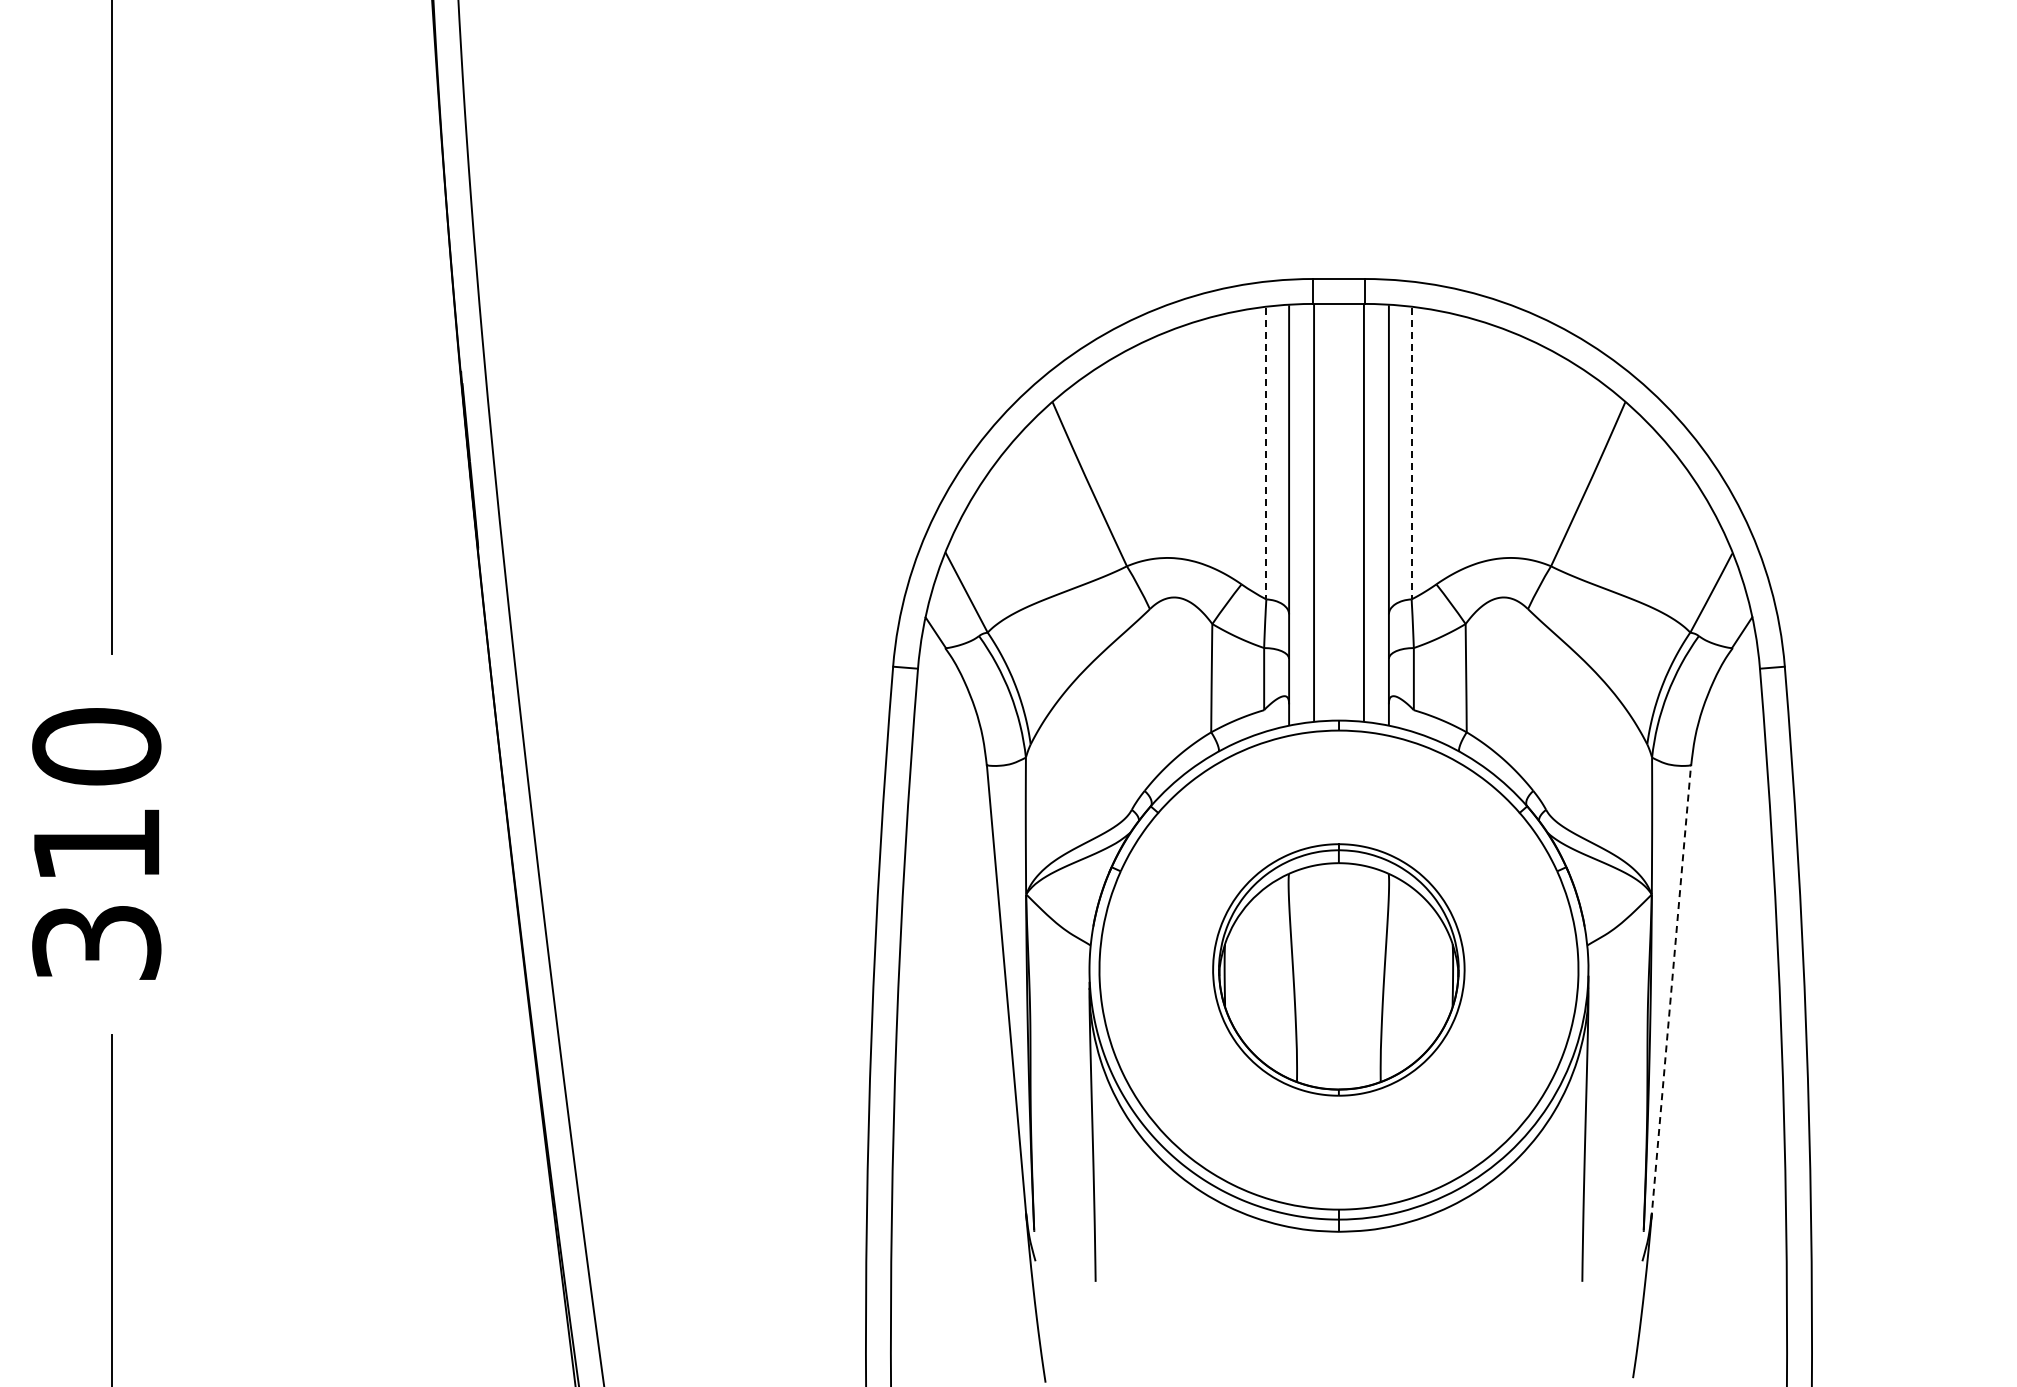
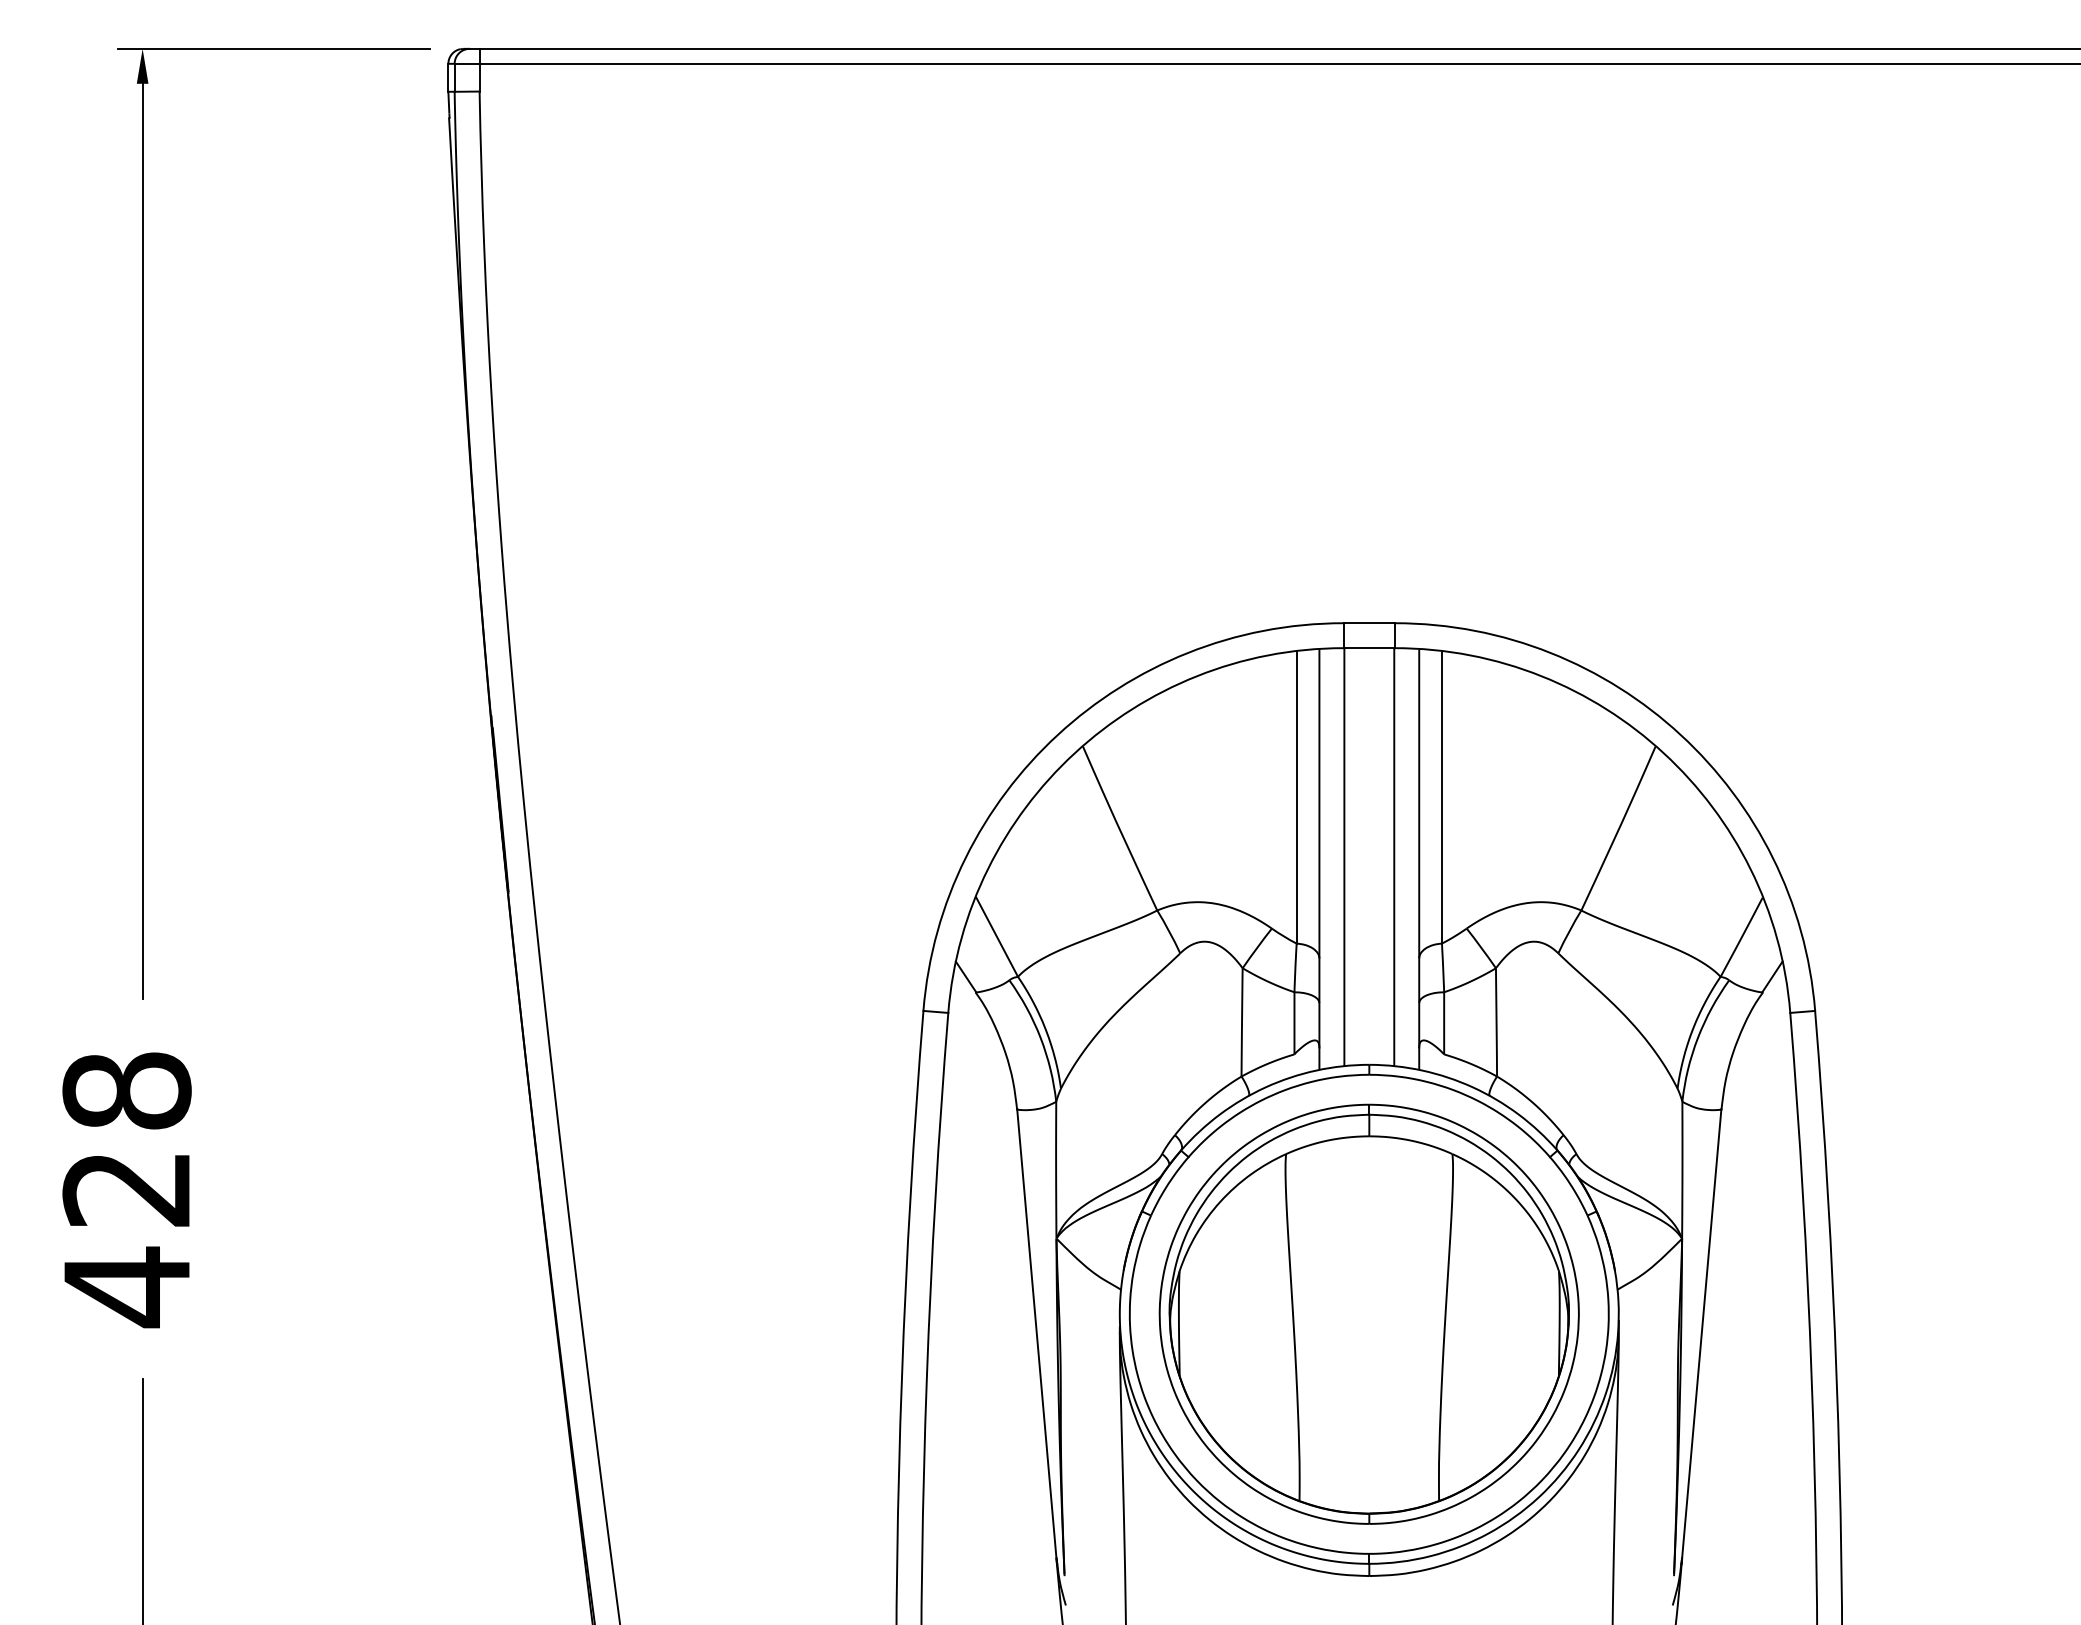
line: (1266, 453) -> (1296, 797), dashed -> solid
line: (1411, 453) -> (1441, 797), dashed -> solid
text: (96, 846) -> (126, 1190), 310 -> 428
part: (1338, 969) -> (1368, 1313), size x1.67
line: (1671, 992) -> (1701, 1336), dashed -> solid

